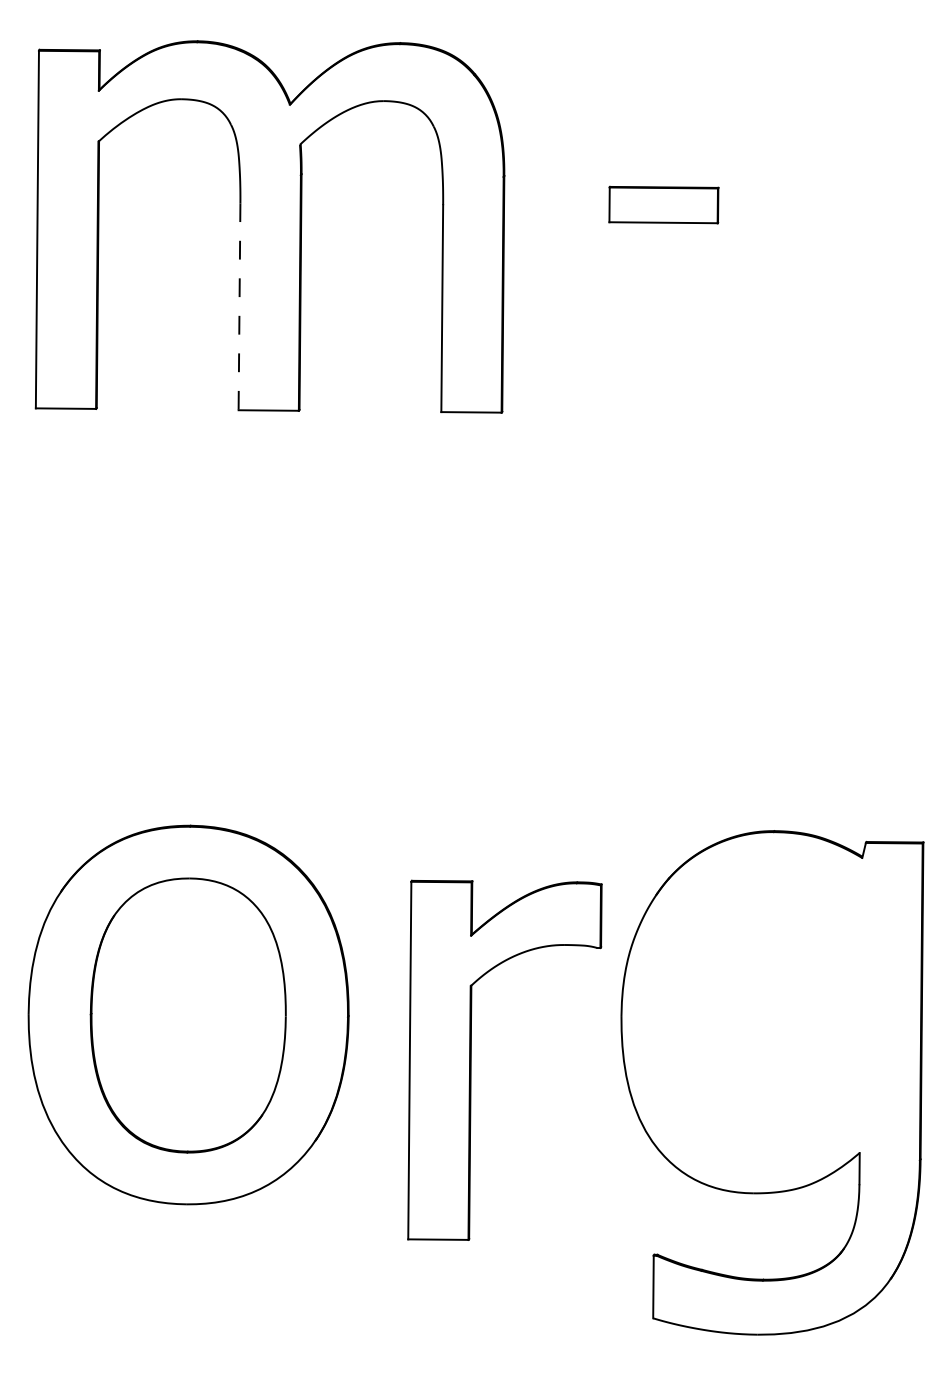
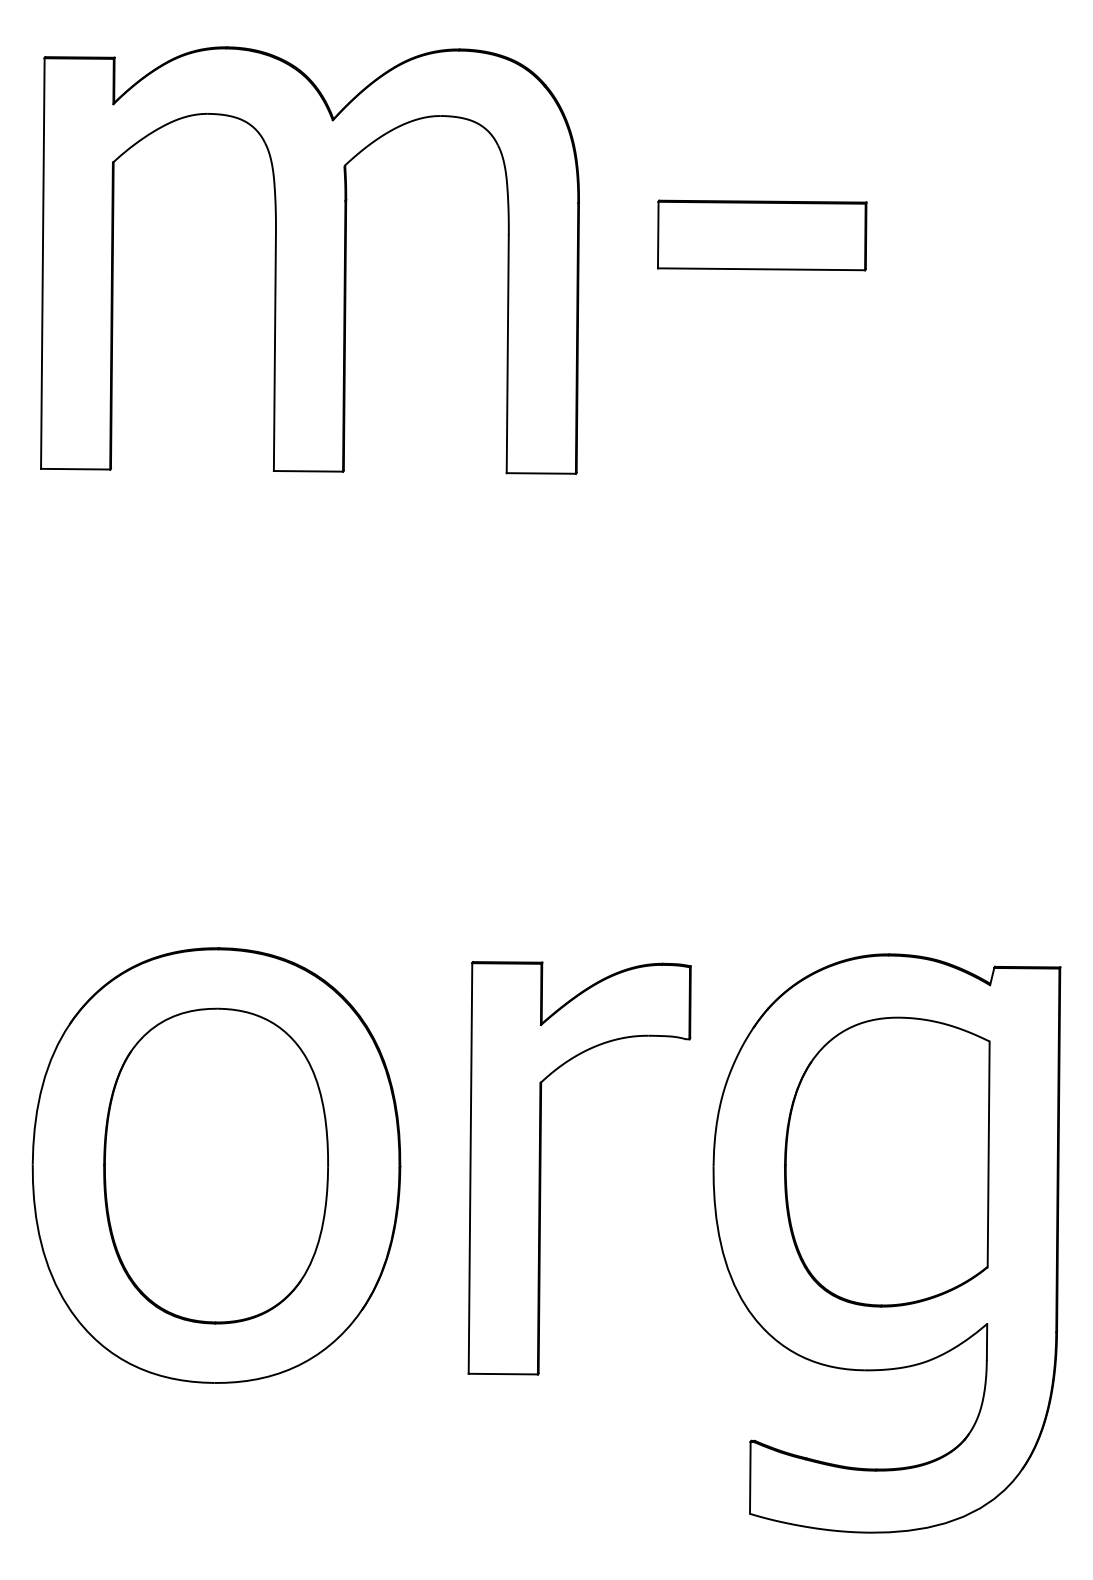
part: (663, 204) -> (761, 234), size x1.67
line: (239, 307) -> (274, 353), dashed -> solid
part: (772, 1011) -> (887, 1161), added
part: (471, 1059) -> (541, 1167), moved

